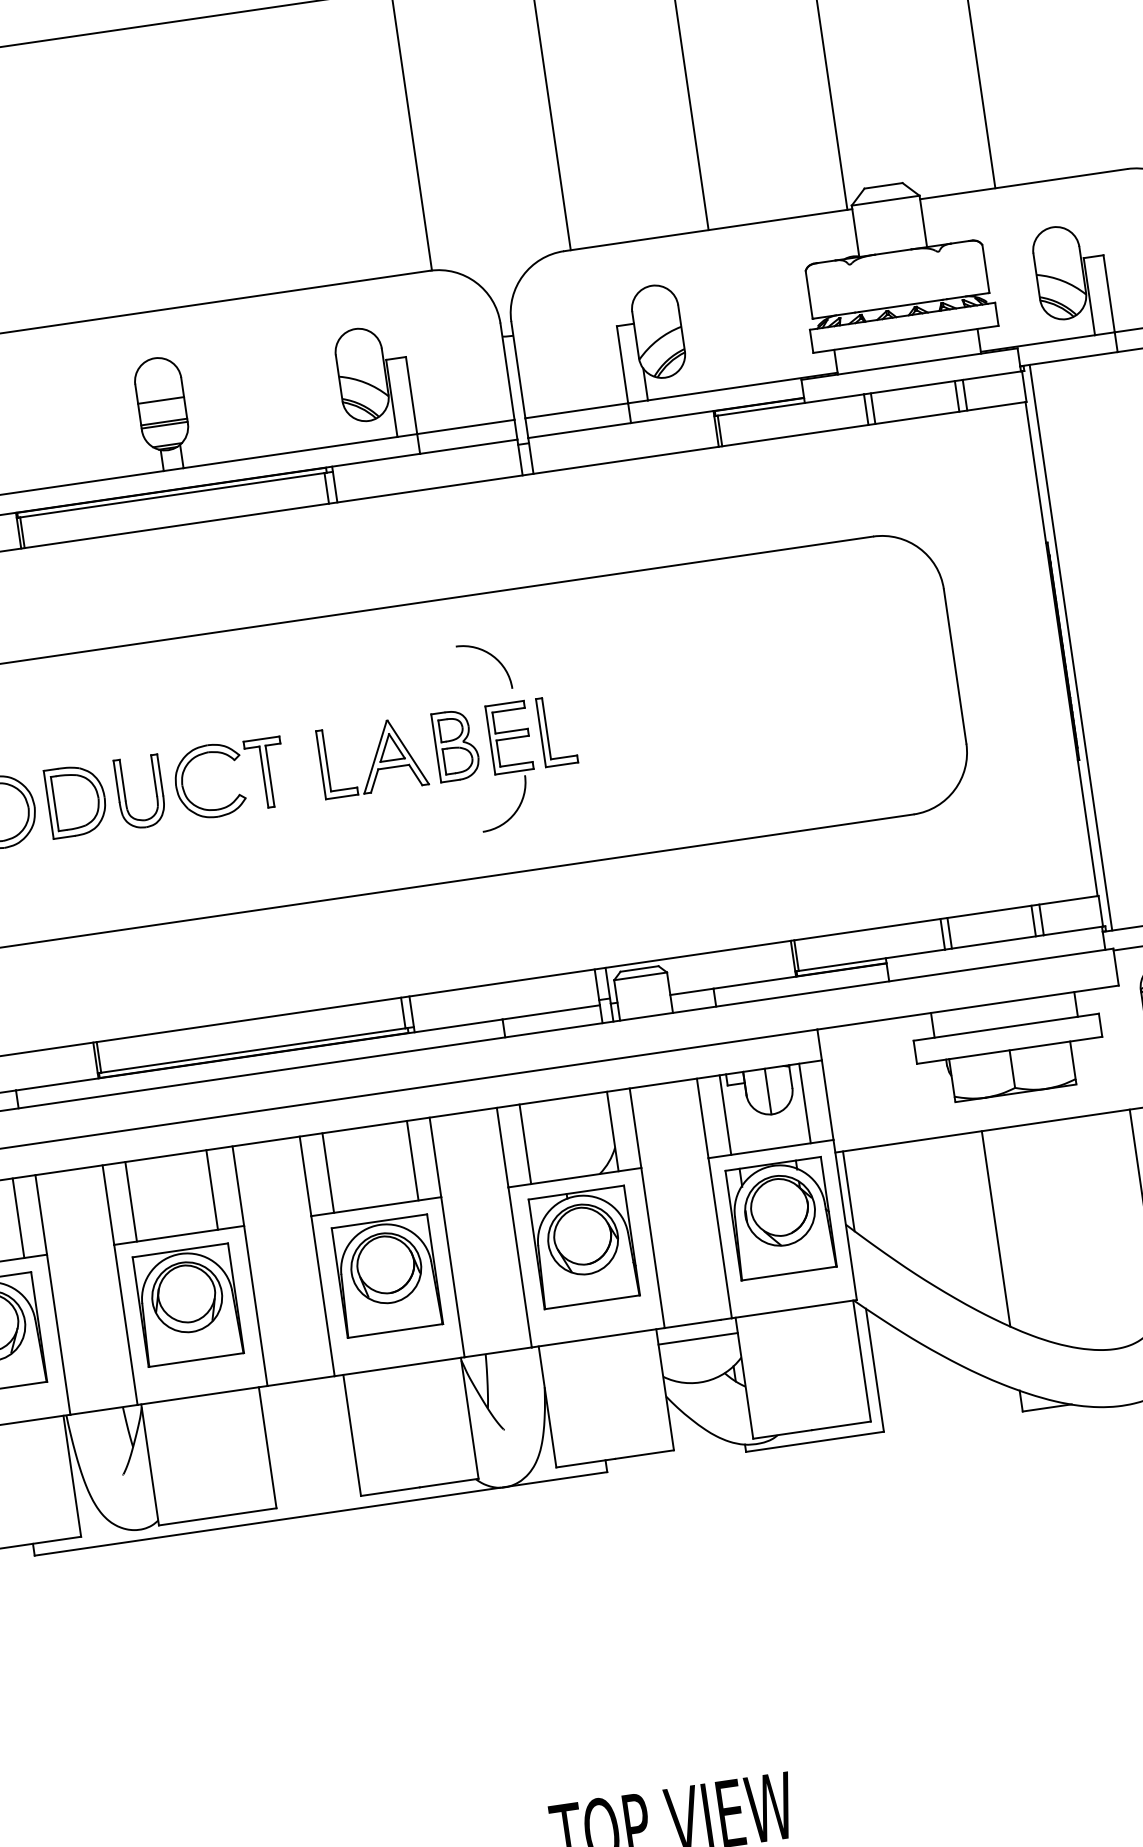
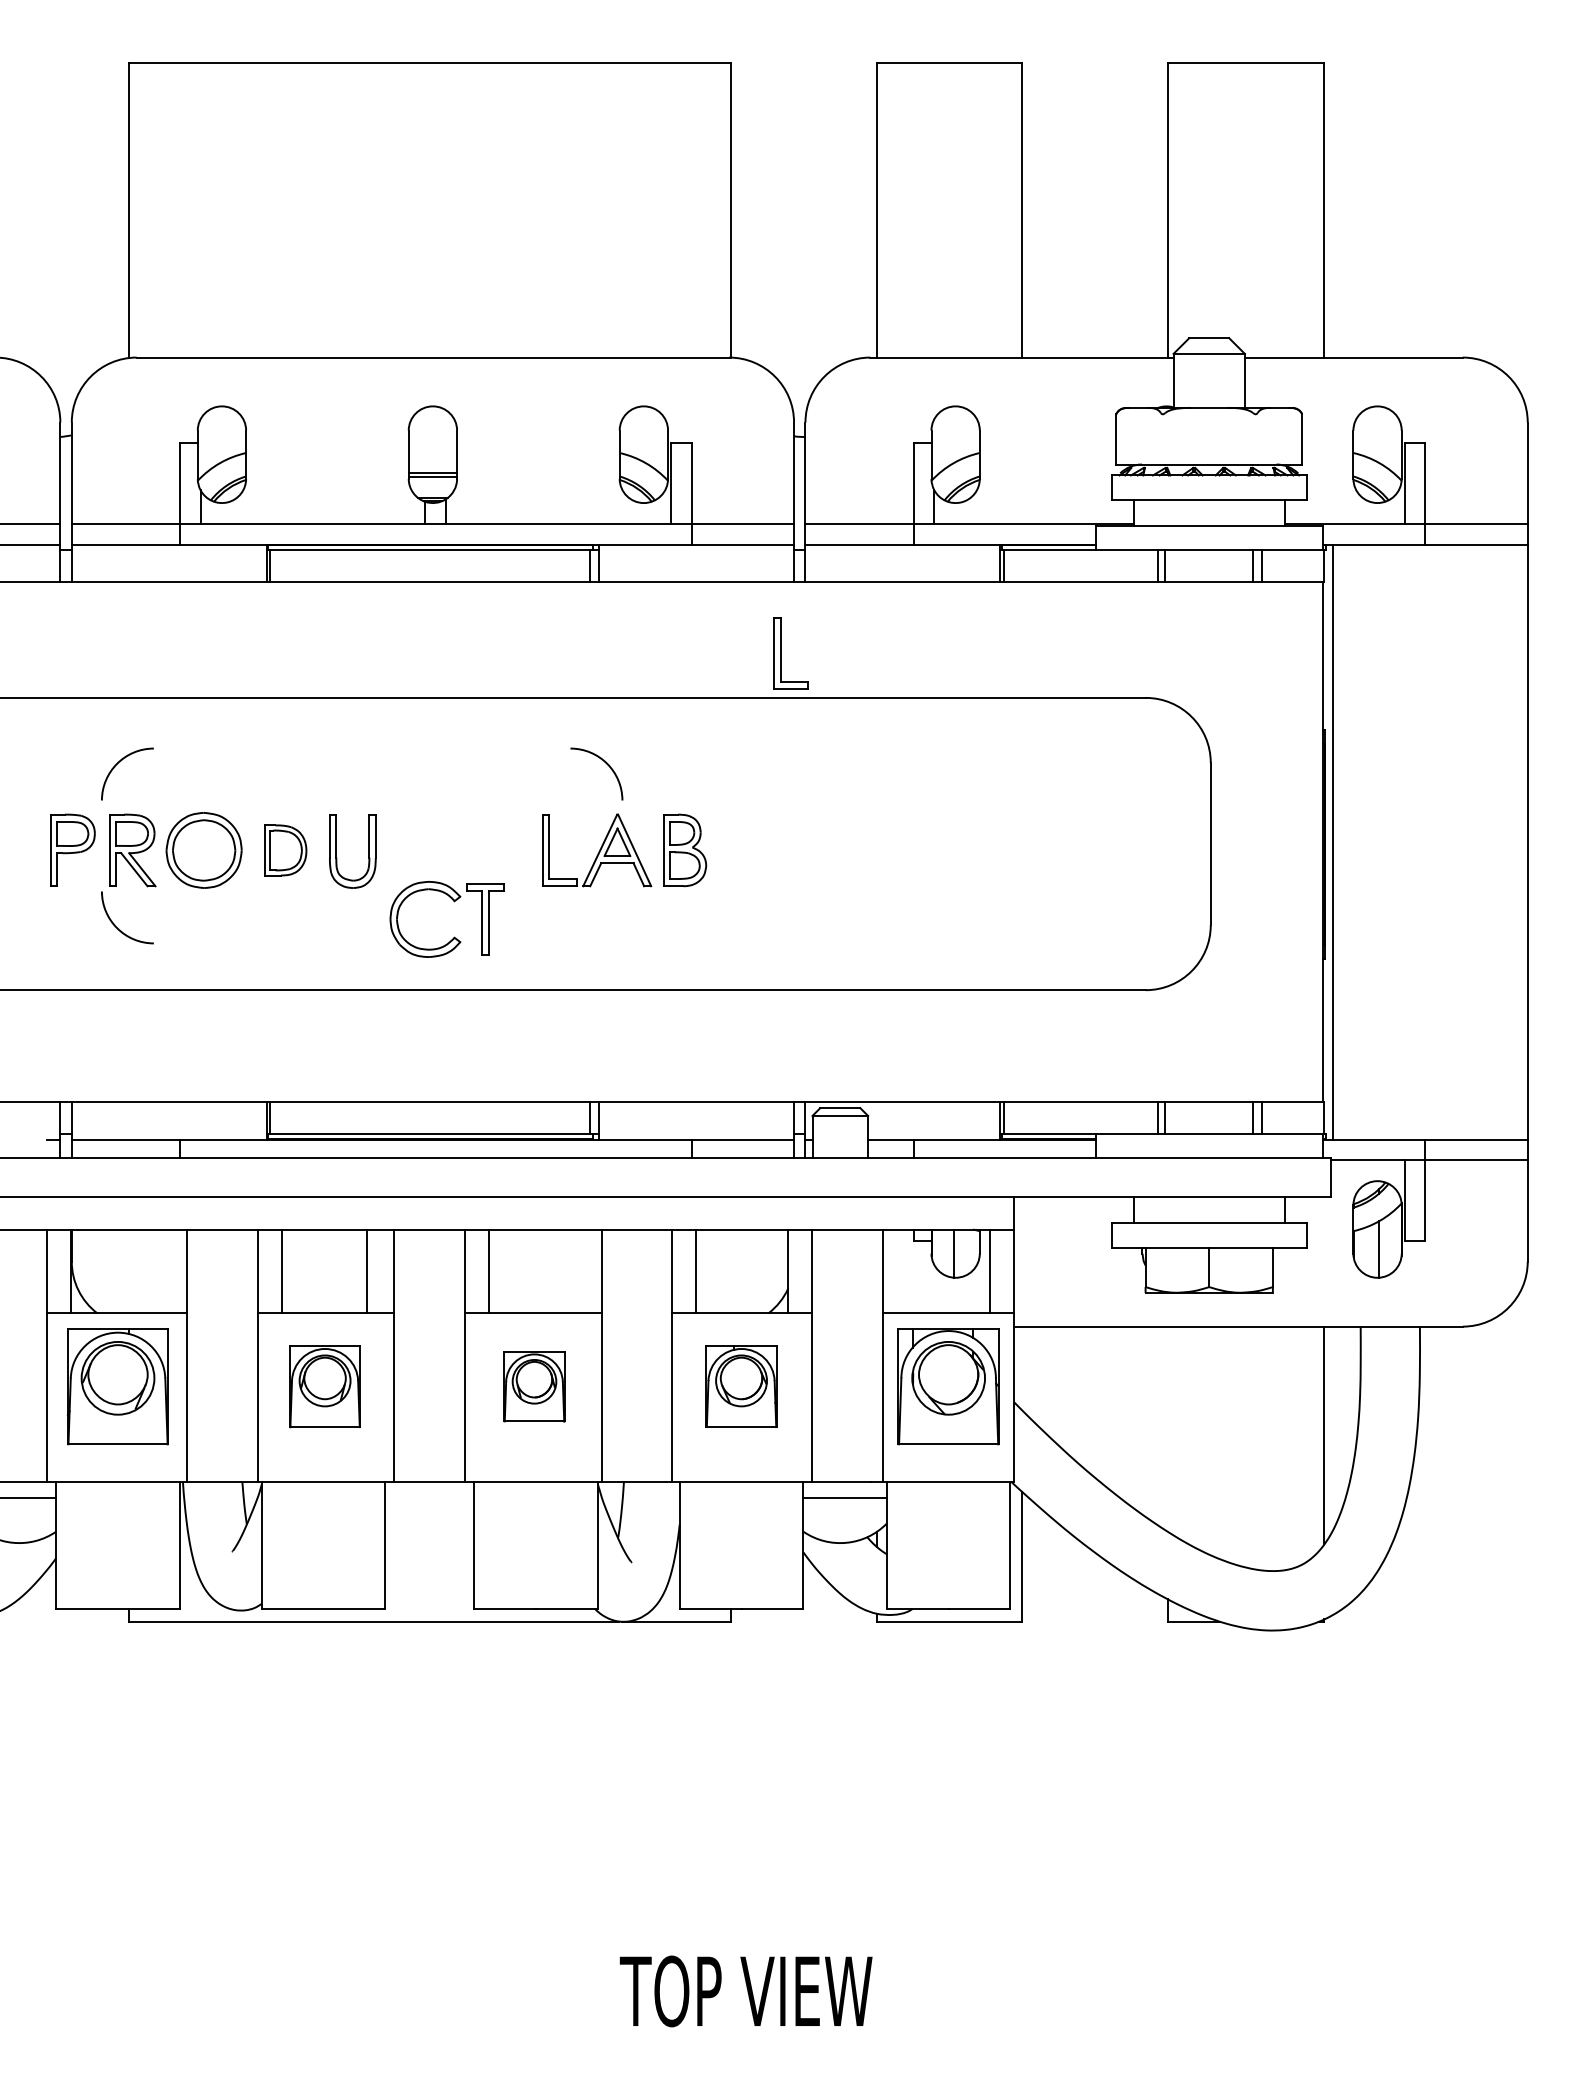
line: (160, 400) -> (432, 450), removed
arc: (491, 655) -> (605, 763), moved
part: (547, 732) -> (781, 653), moved
part: (234, 761) -> (454, 902), moved
part: (503, 766) -> (730, 879), removed
part: (76, 800) -> (285, 850), size x0.7
line: (725, 1115) -> (906, 1271), removed
line: (412, 1160) -> (577, 1271), removed
line: (848, 1191) -> (1022, 1368), removed
line: (18, 1218) -> (163, 1271), removed
line: (996, 1228) -> (1168, 1429), removed
part: (584, 1247) -> (741, 1386), size x0.7
part: (387, 1276) -> (534, 1386), size x0.6
part: (187, 1305) -> (324, 1386), size x0.7

